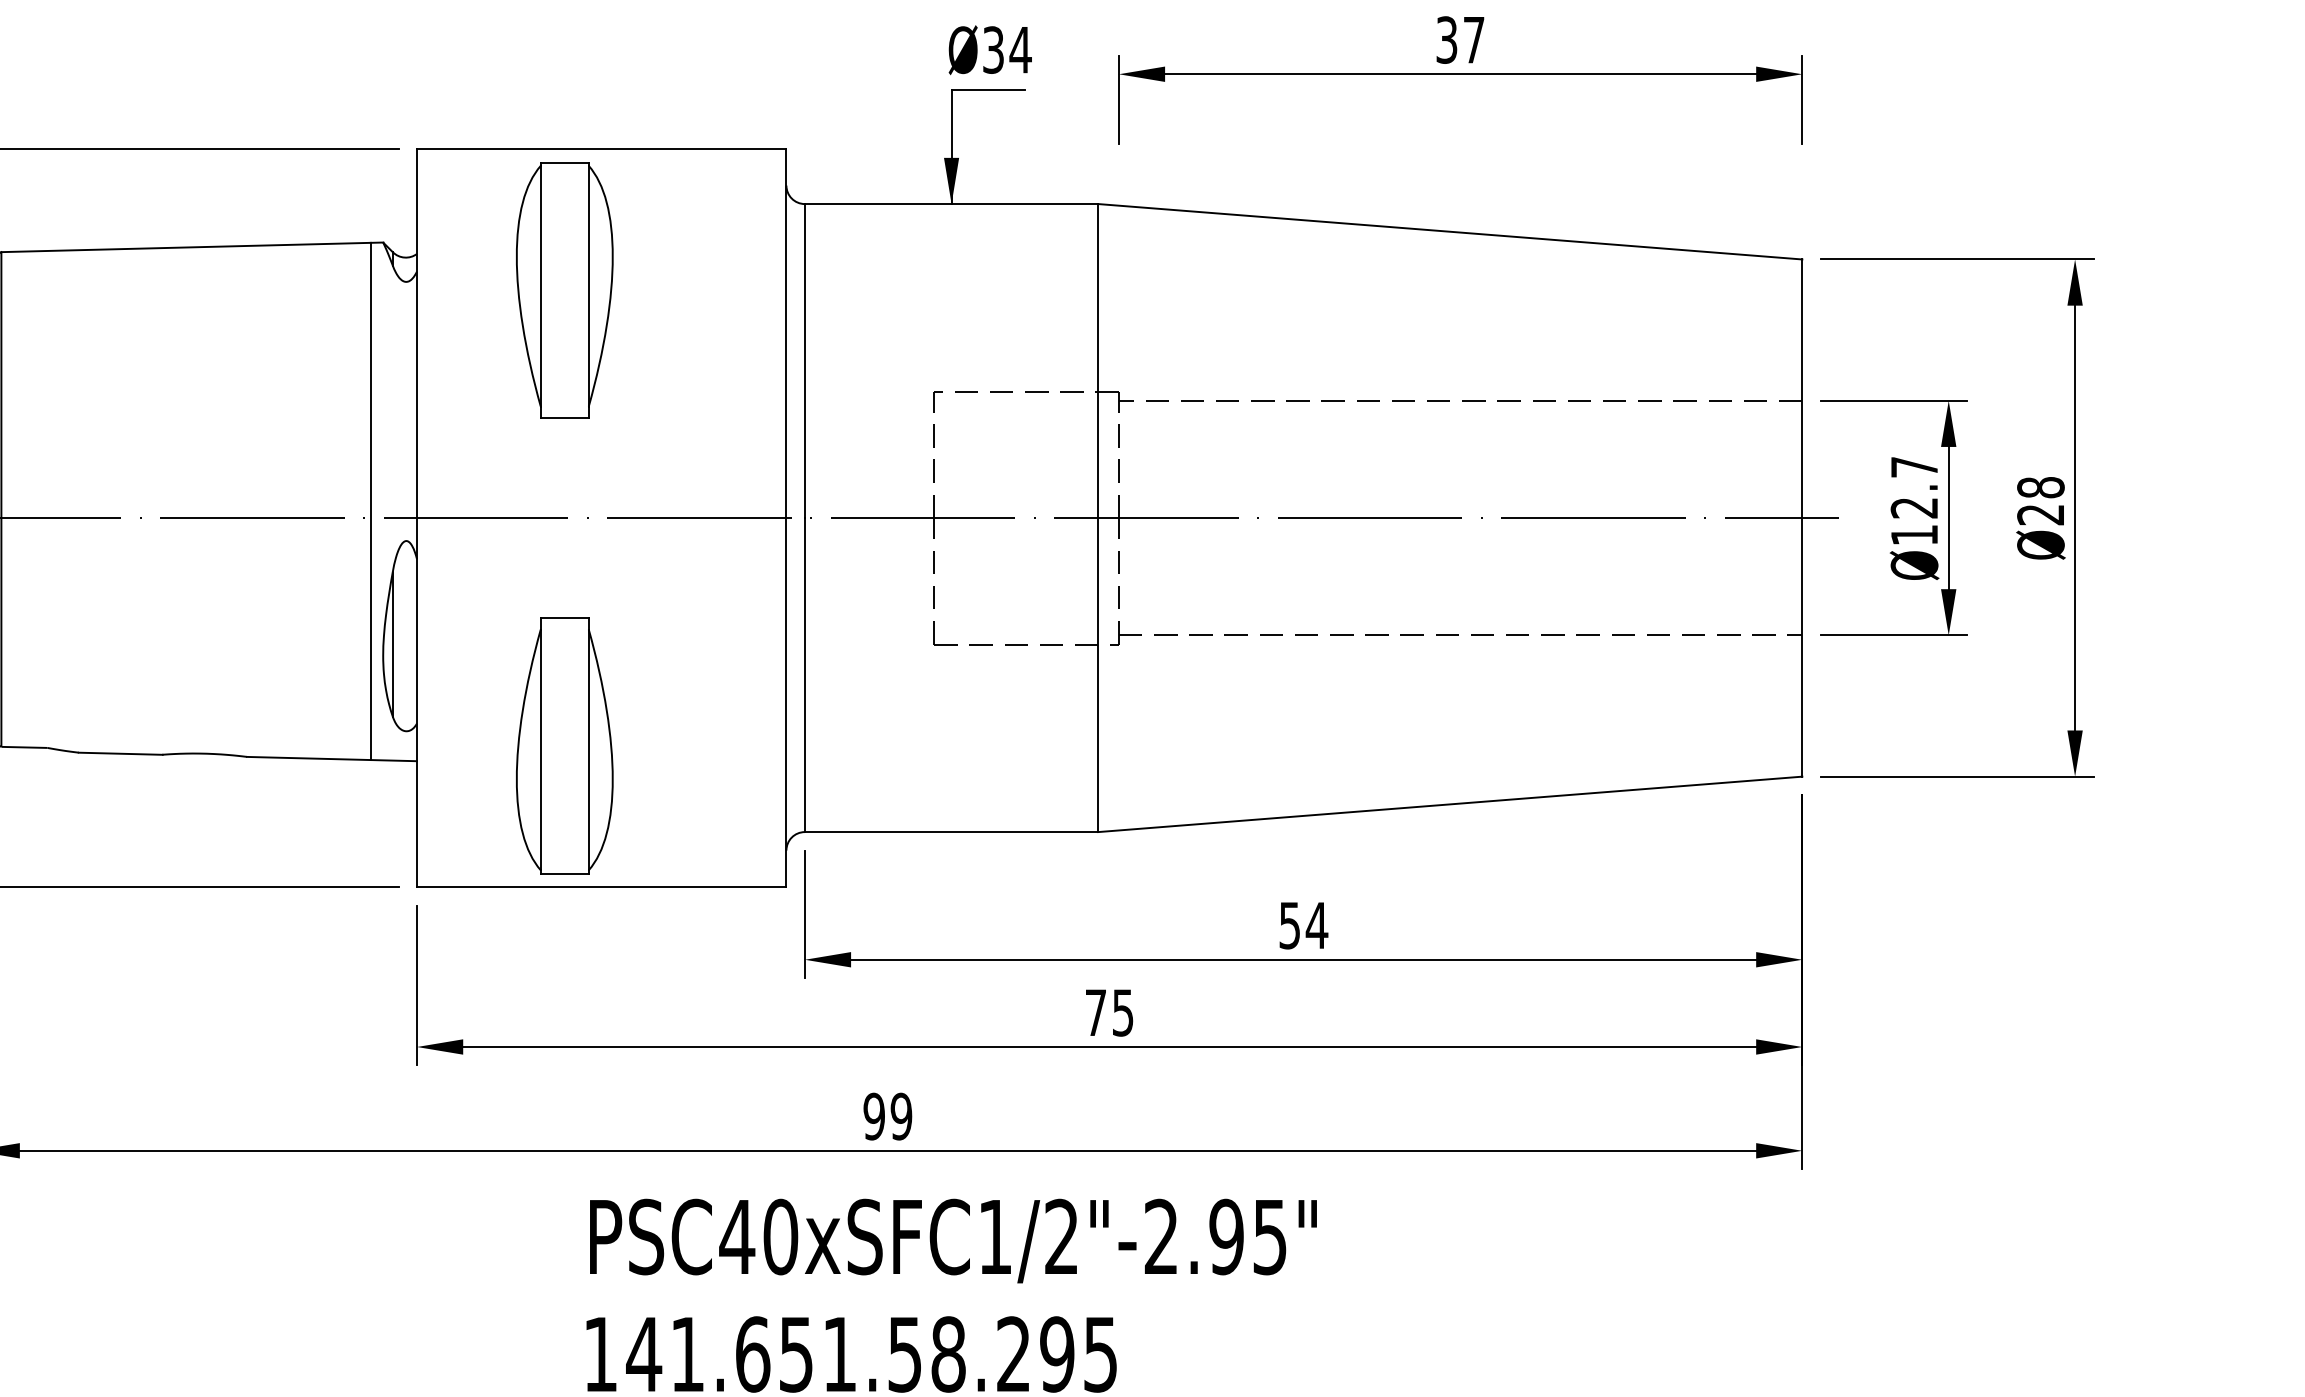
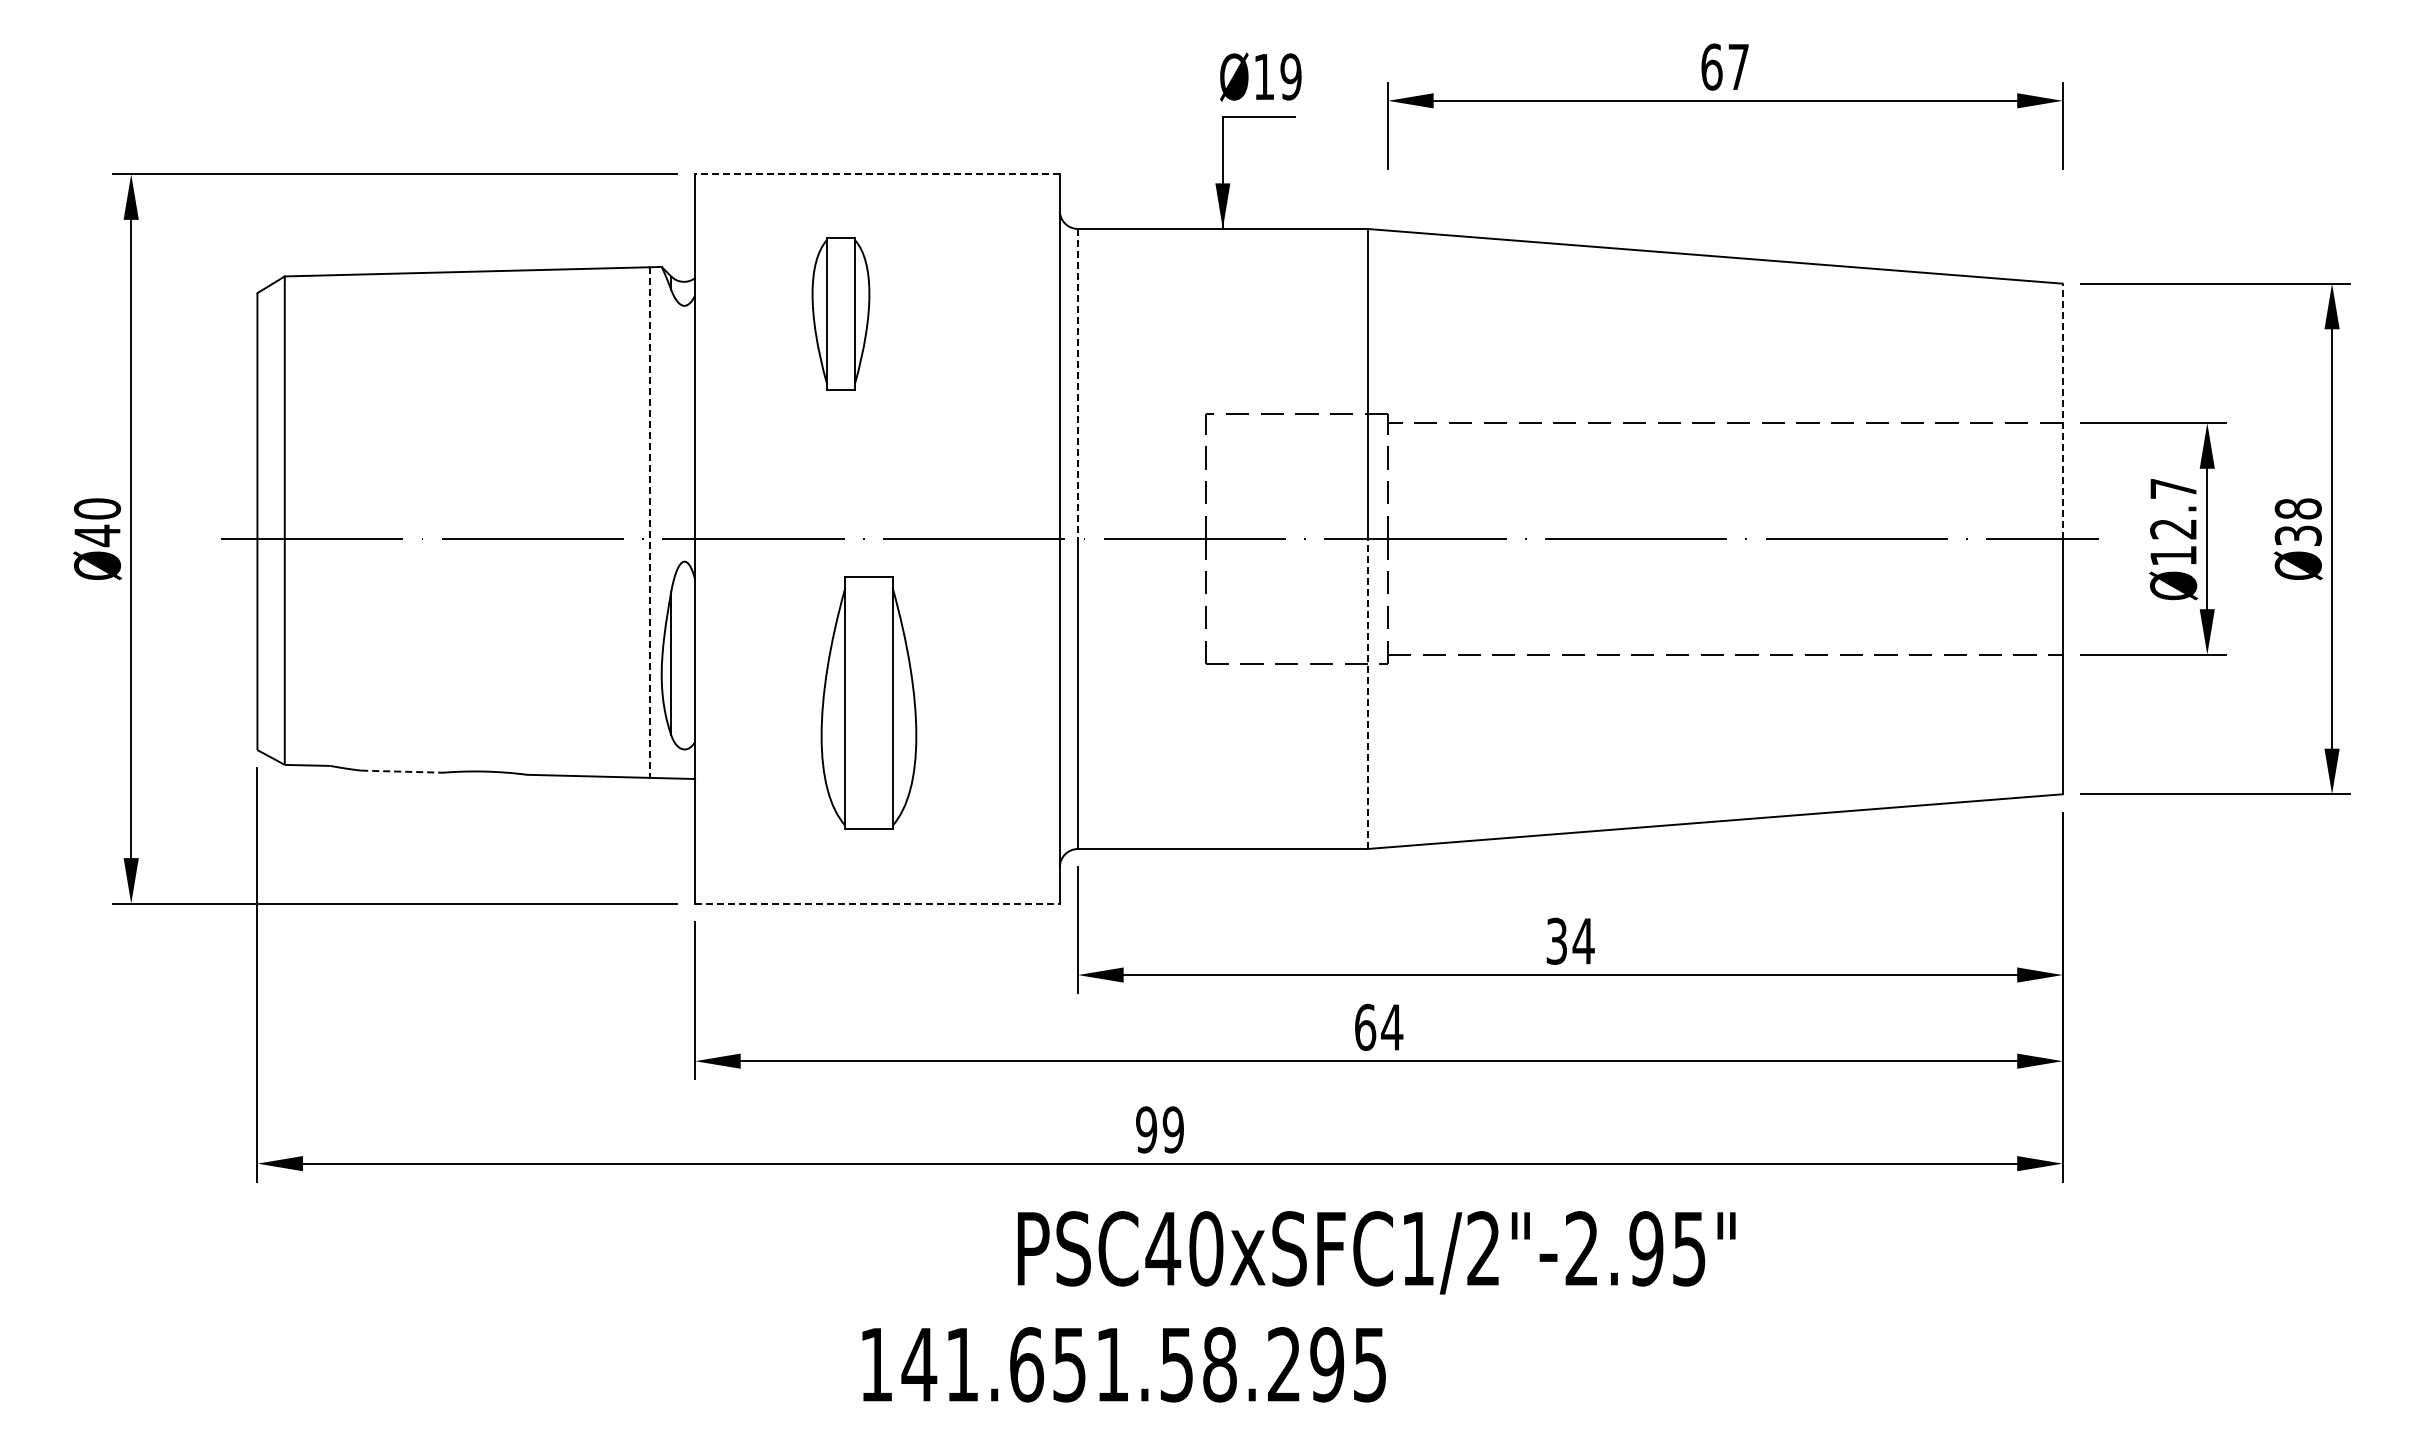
text: (1446, 39) -> (1711, 66), 37 -> 67
text: (1007, 49) -> (1278, 76), Ø34 -> Ø19
line: (600, 148) -> (876, 174), solid -> dashed
part: (564, 289) -> (840, 313), size x0.6
line: (805, 361) -> (1078, 384), solid -> dashed
line: (1802, 388) -> (2062, 411), solid -> dashed
line: (370, 502) -> (649, 523), solid -> dashed
text: (2041, 514) -> (2298, 535), Ø28 -> Ø38
line: (1098, 674) -> (1367, 693), solid -> dashed
part: (564, 745) -> (868, 702), moved
line: (121, 753) -> (403, 771), solid -> dashed
line: (601, 887) -> (877, 903), solid -> dashed
text: (1289, 924) -> (1556, 940), 54 -> 34
text: (1110, 1012) -> (1379, 1027), 75 -> 64
text: (953, 1240) -> (1376, 1252), moved

